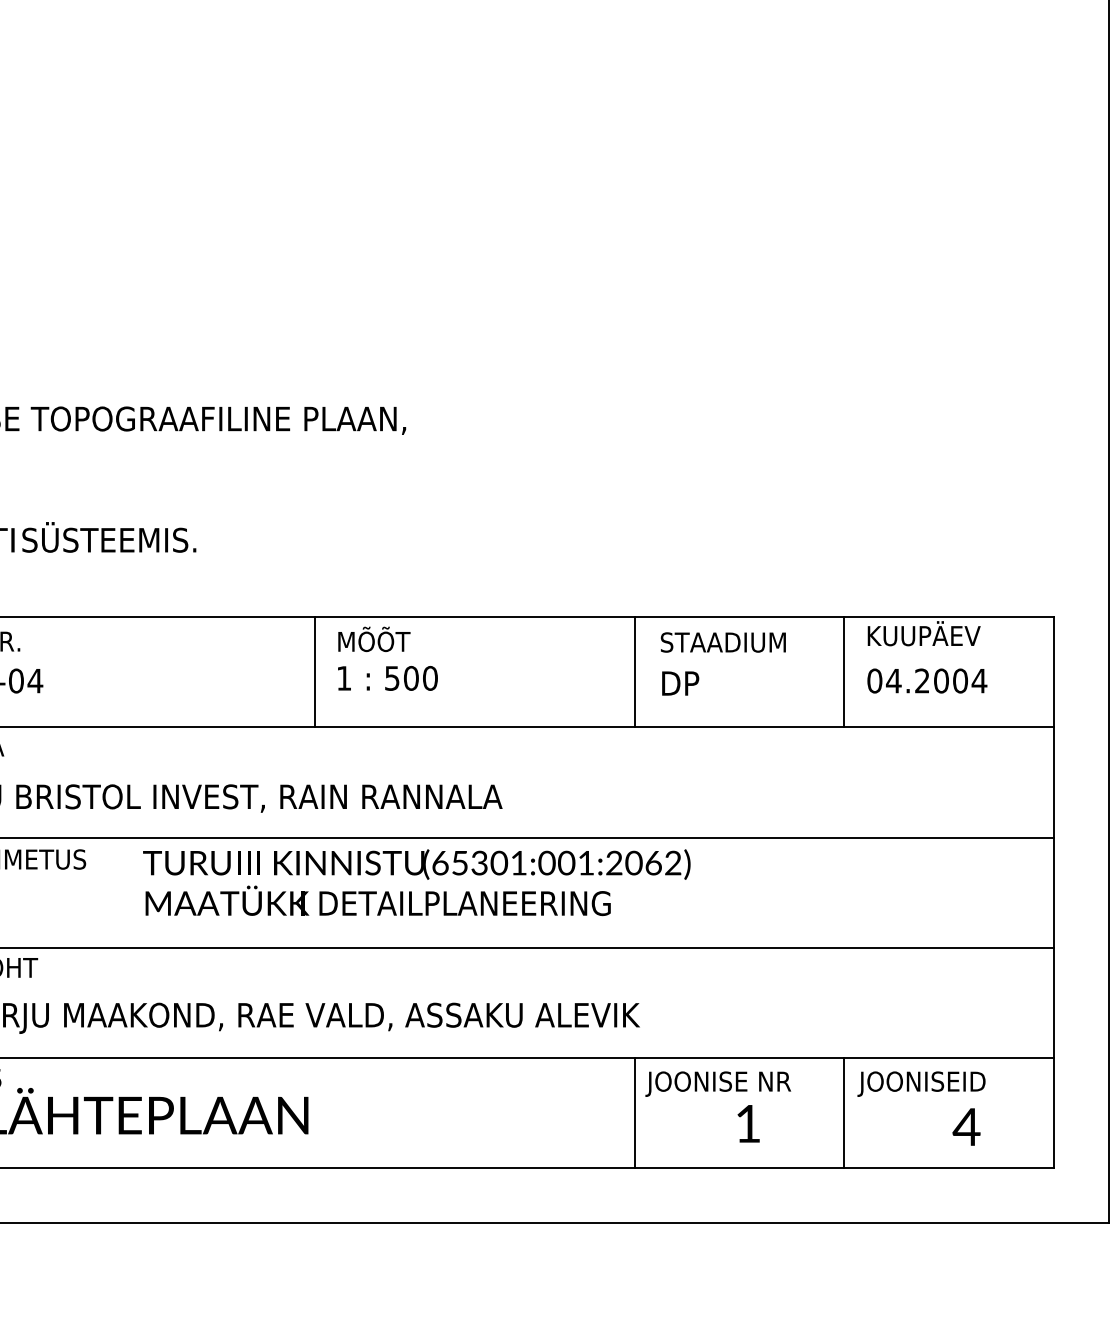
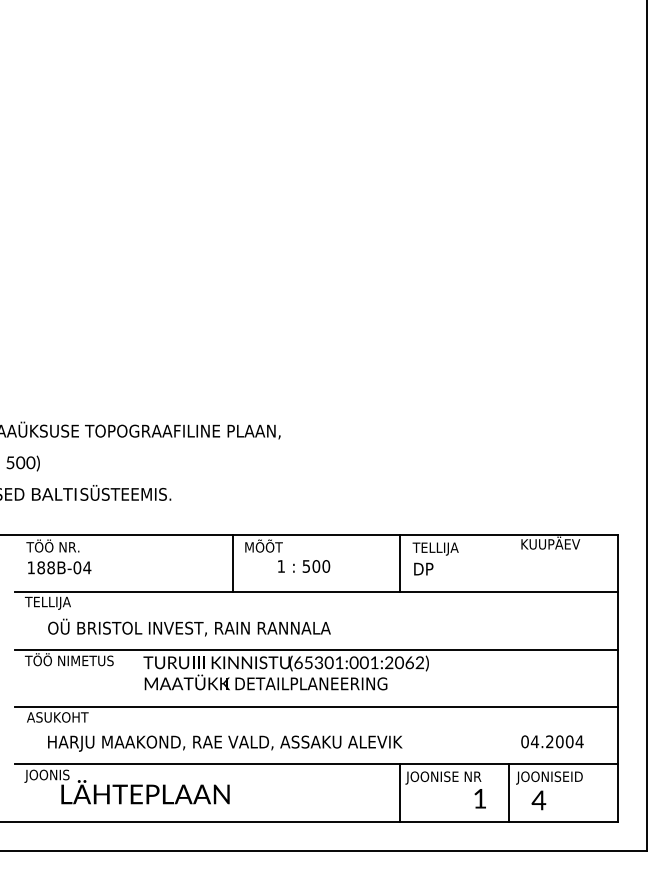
text: (722, 643) -> (445, 548), STAADIUM -> TELLIJA
line: (844, 672) -> (509, 563), removed
text: (388, 678) -> (304, 566), moved
text: (927, 680) -> (552, 741), moved
text: (747, 1123) -> (479, 798), moved
text: (965, 1127) -> (538, 800), moved

